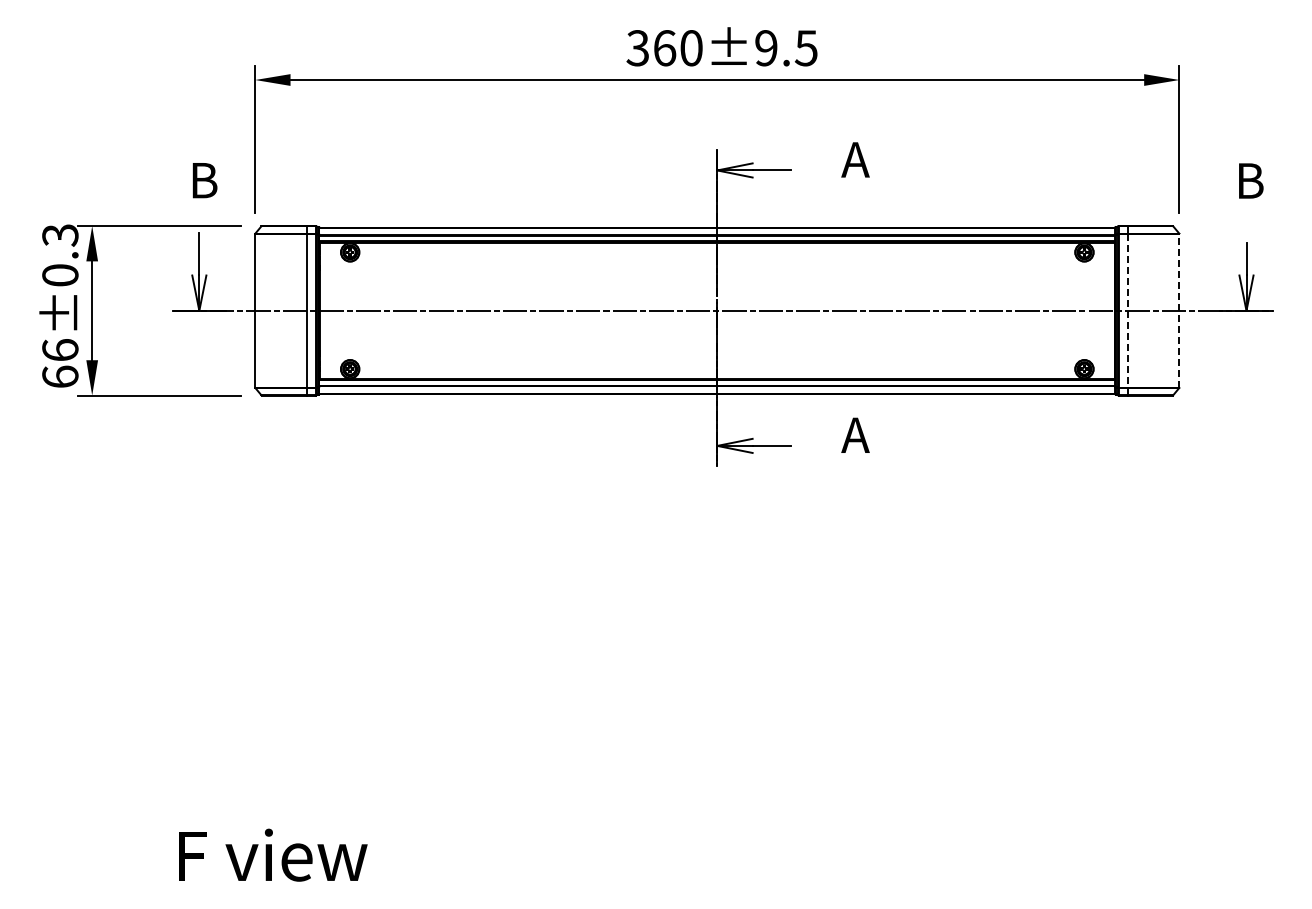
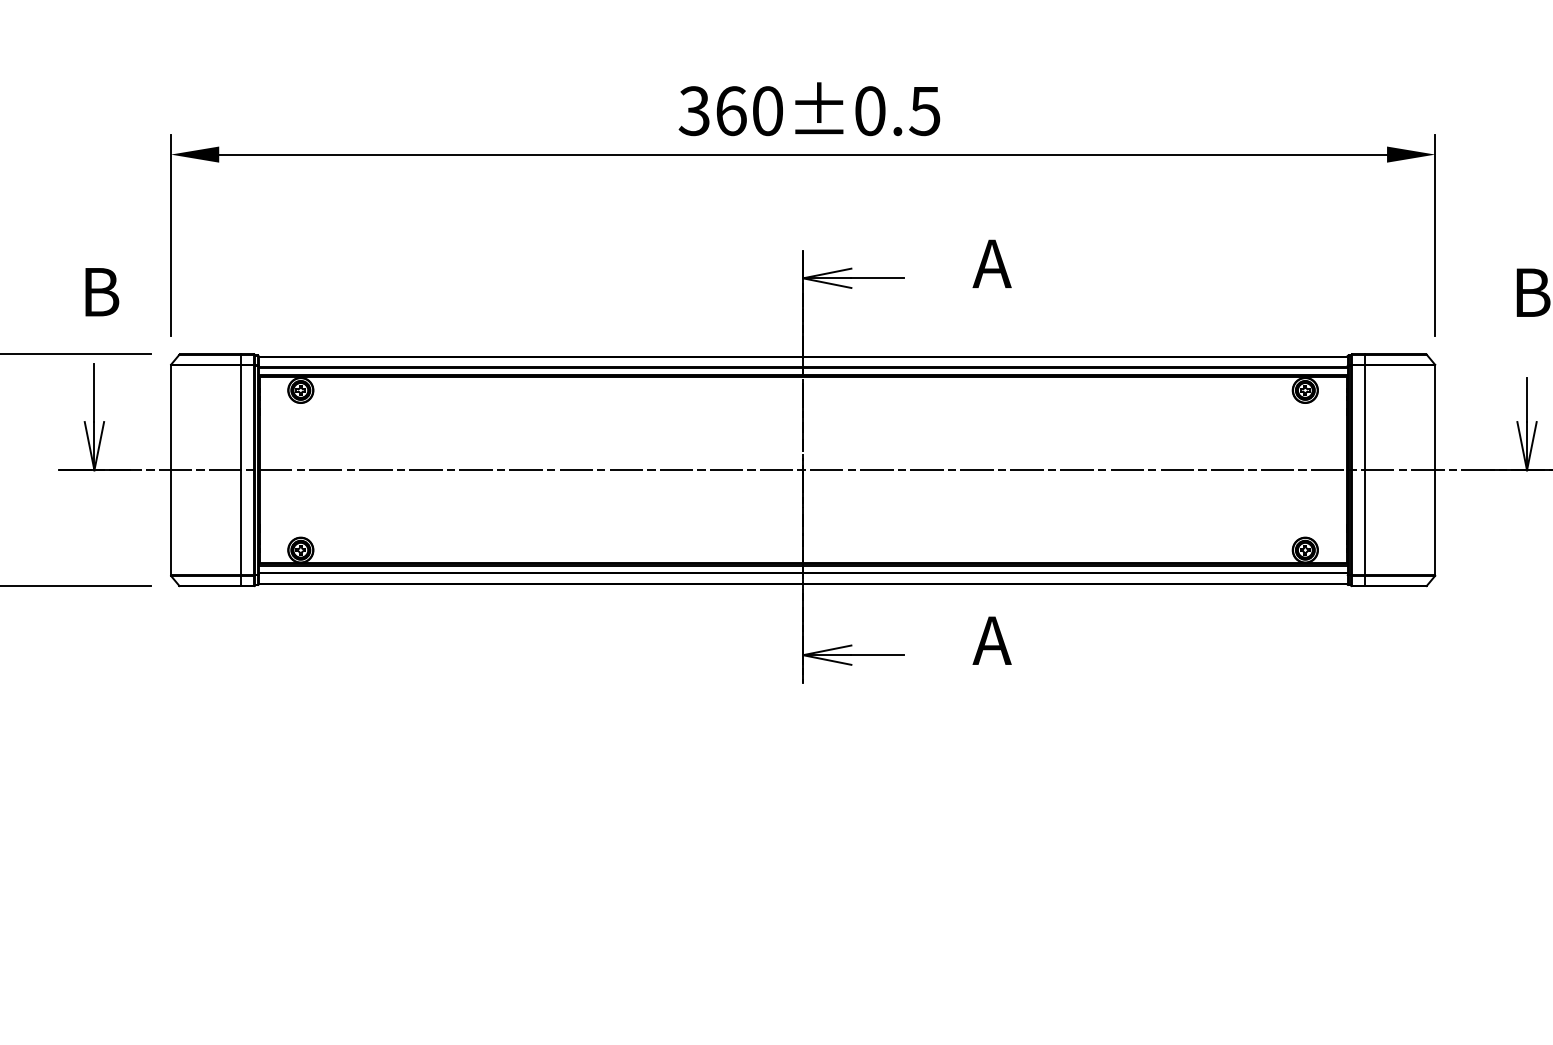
text: (766, 48) -> (870, 111), 360±9.5 -> 360±0.5
line: (1128, 310) -> (1365, 469), dashed -> solid
line: (1179, 310) -> (1435, 469), dashed -> solid

